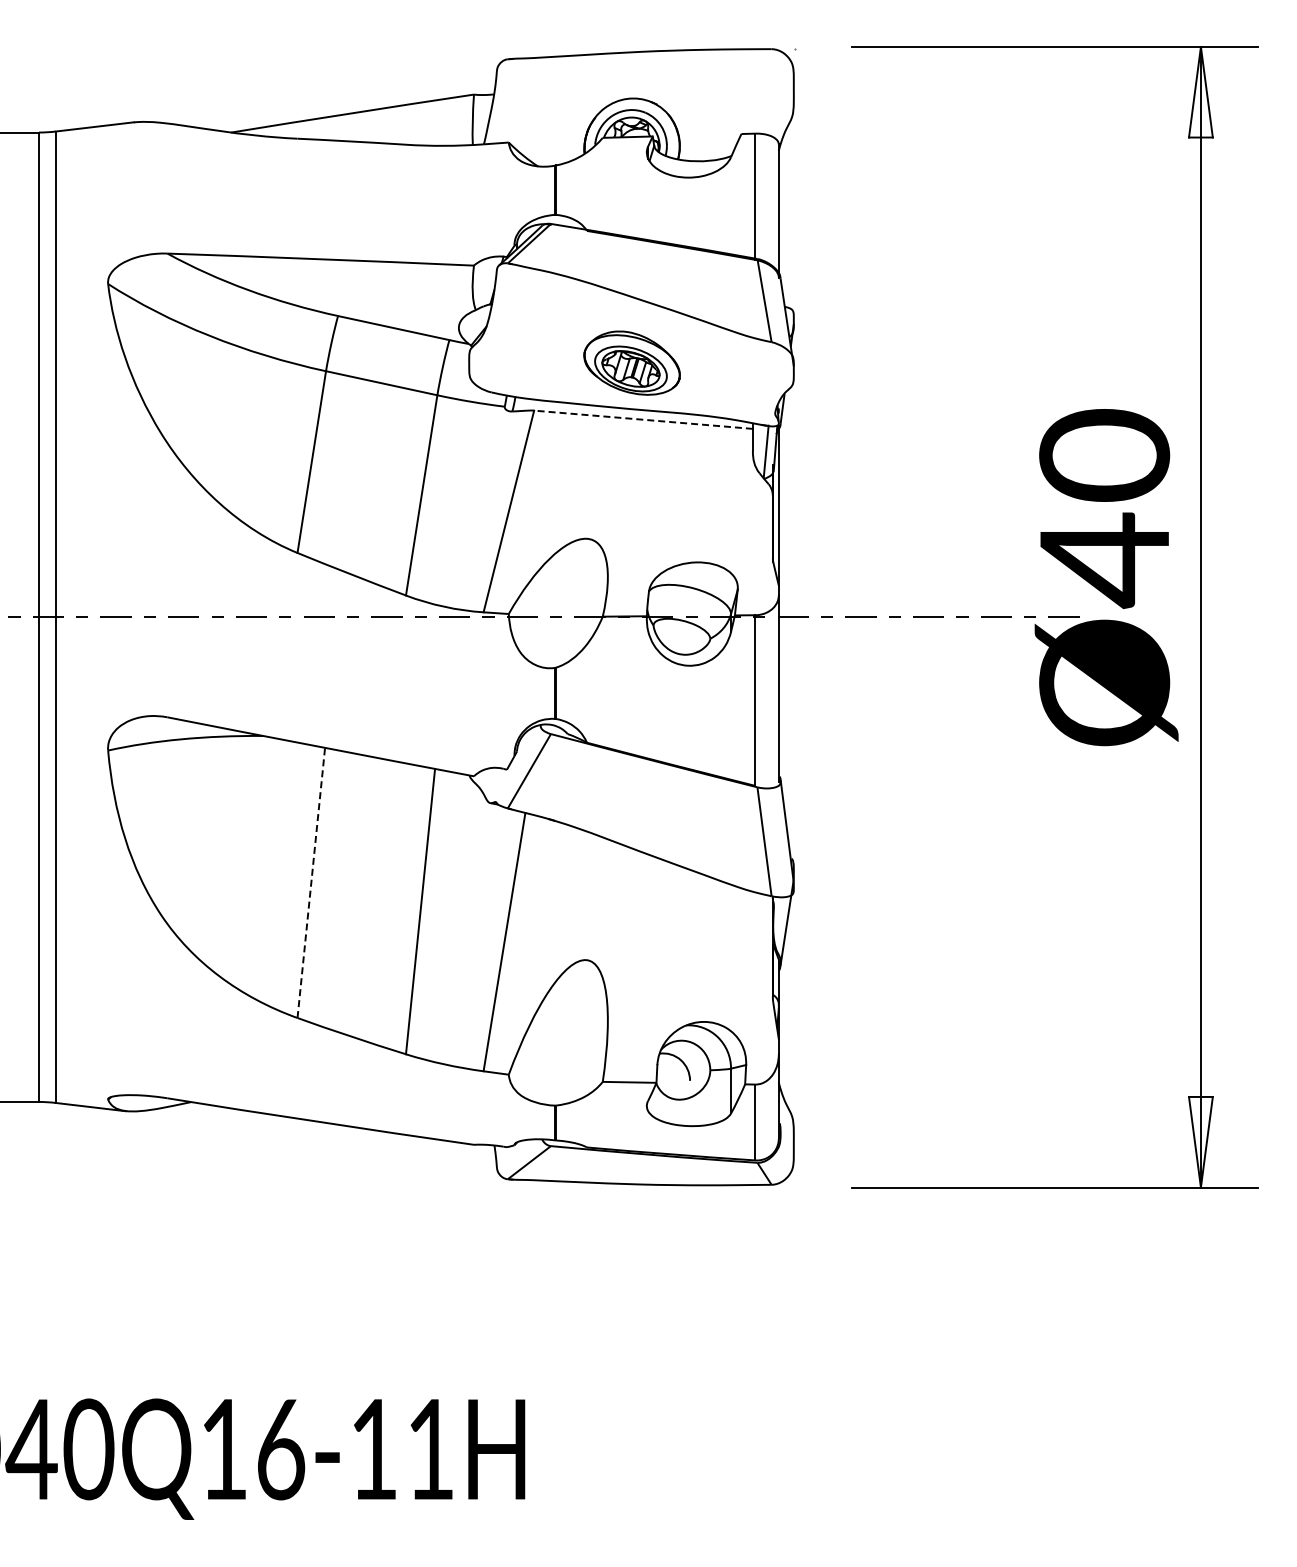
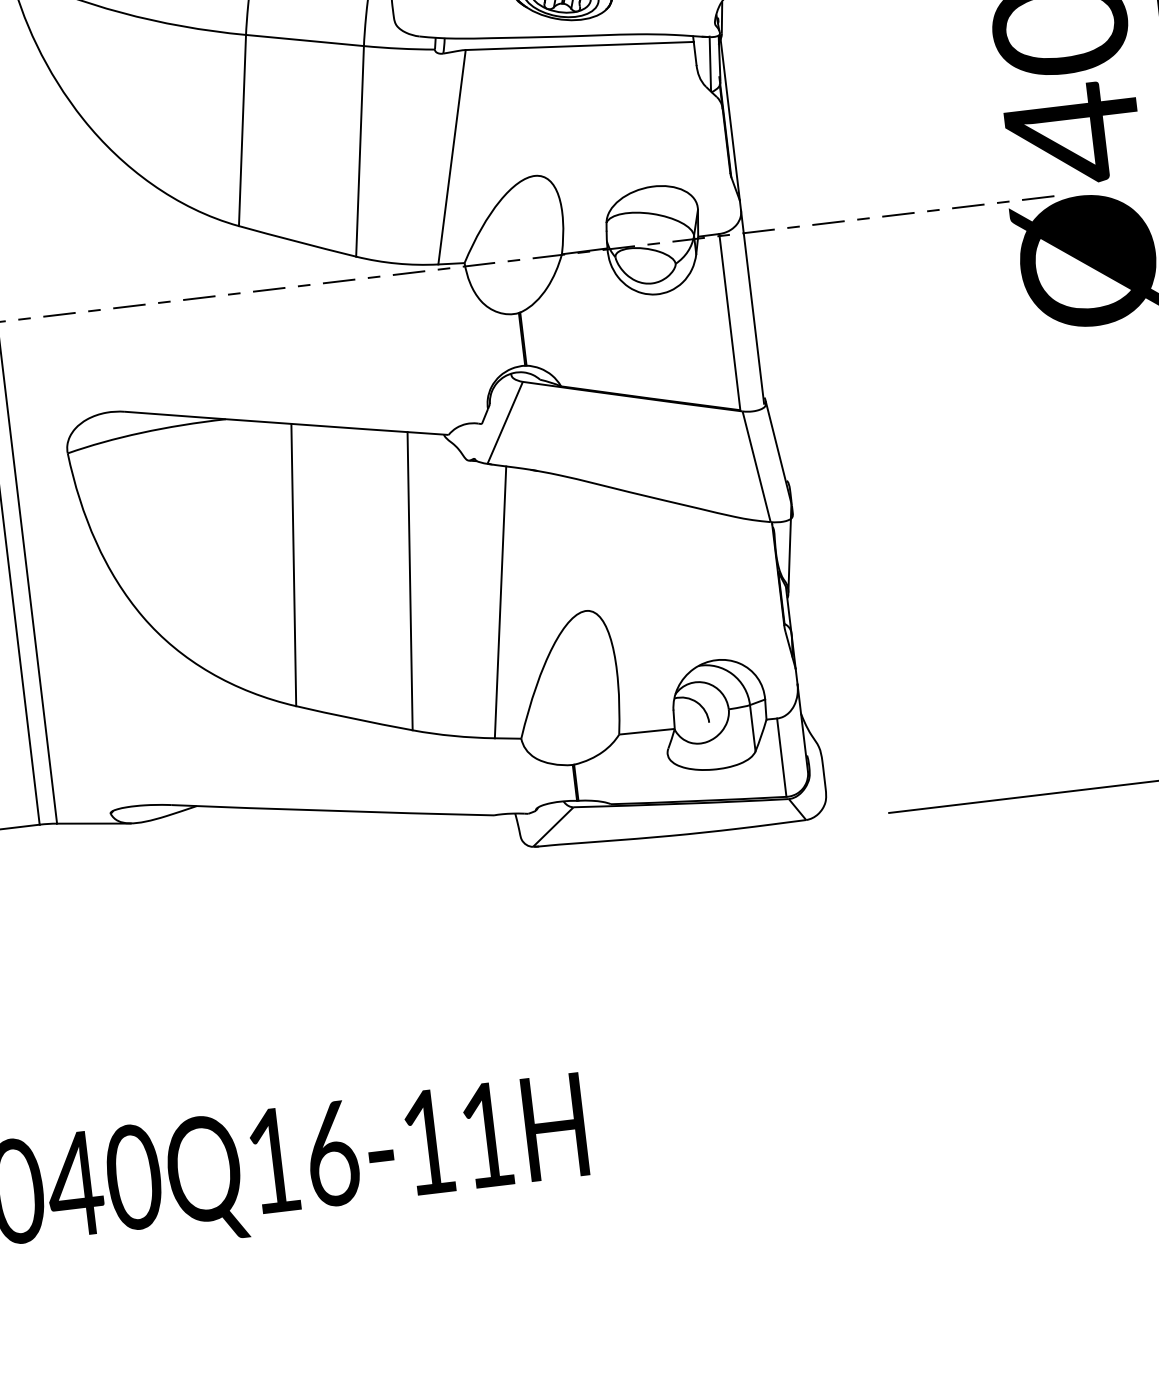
line: (643, 419) -> (579, 45), dashed -> solid
line: (311, 882) -> (293, 564), dashed -> solid

